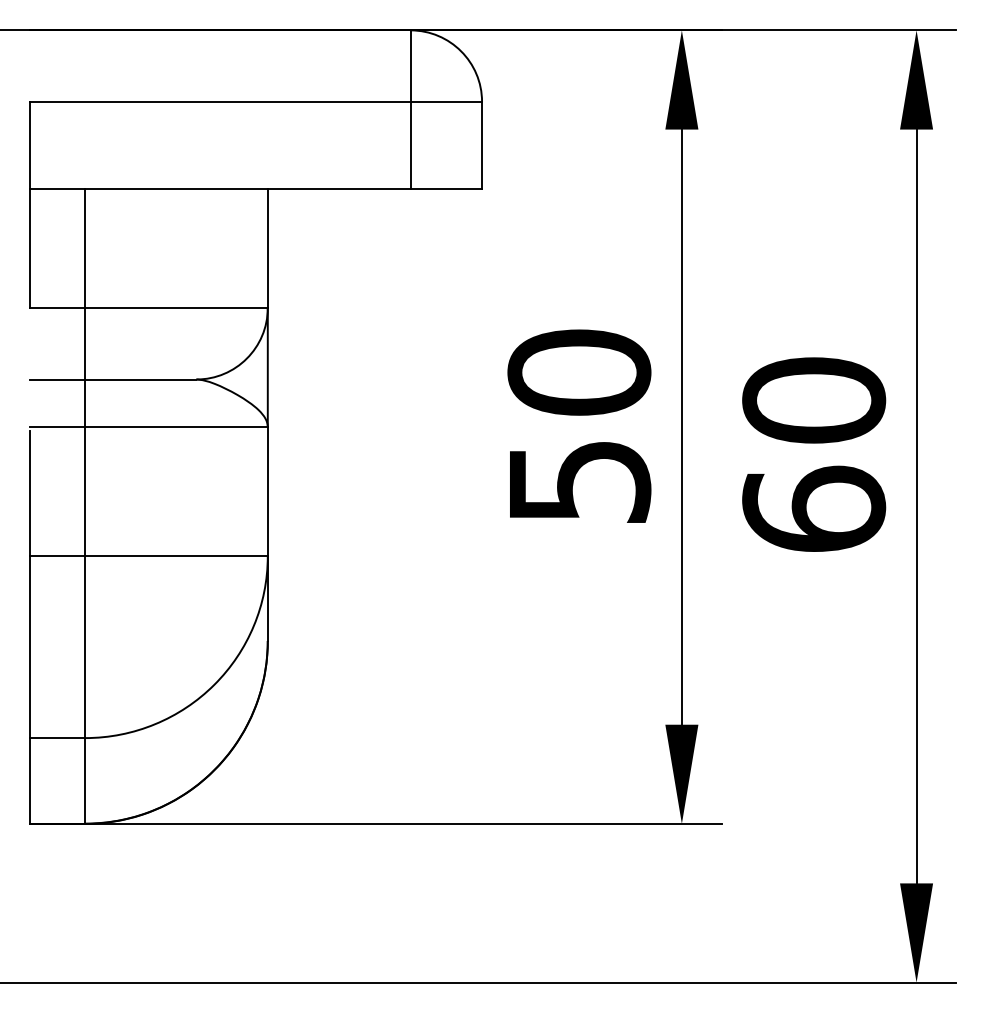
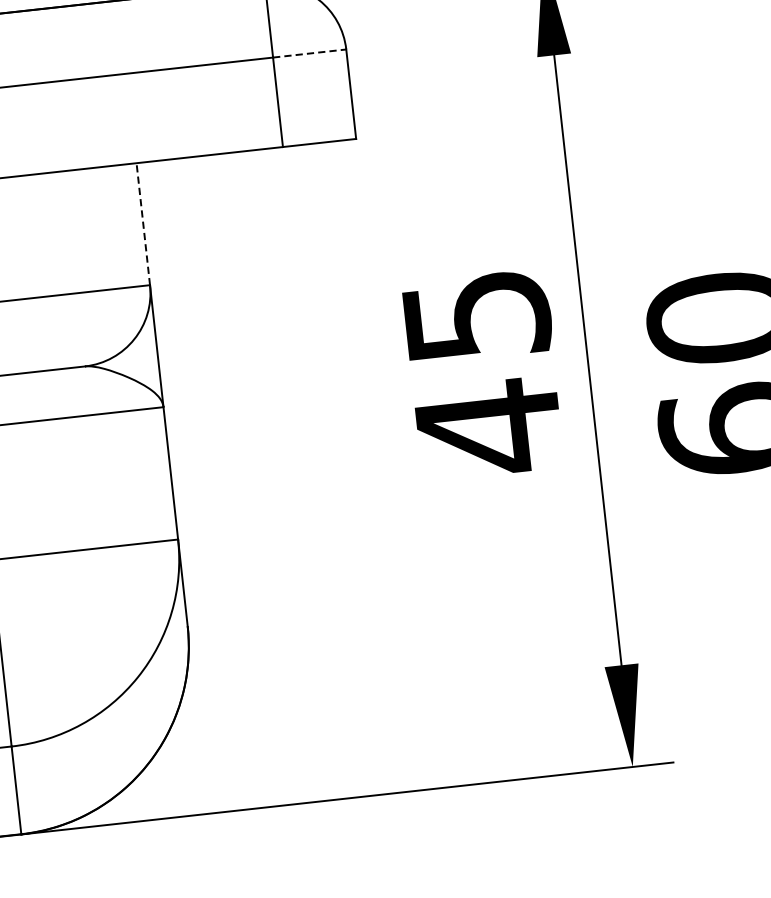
line: (446, 101) -> (309, 53), solid -> dashed
line: (267, 248) -> (142, 224), solid -> dashed
text: (579, 428) -> (483, 373), 50 -> 45

